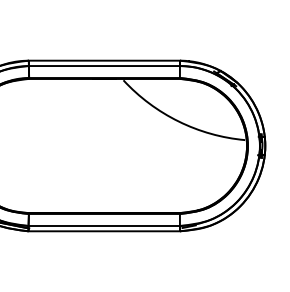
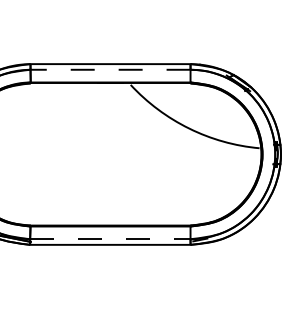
line: (104, 66) -> (110, 70), solid -> dashed
line: (104, 225) -> (110, 238), solid -> dashed

